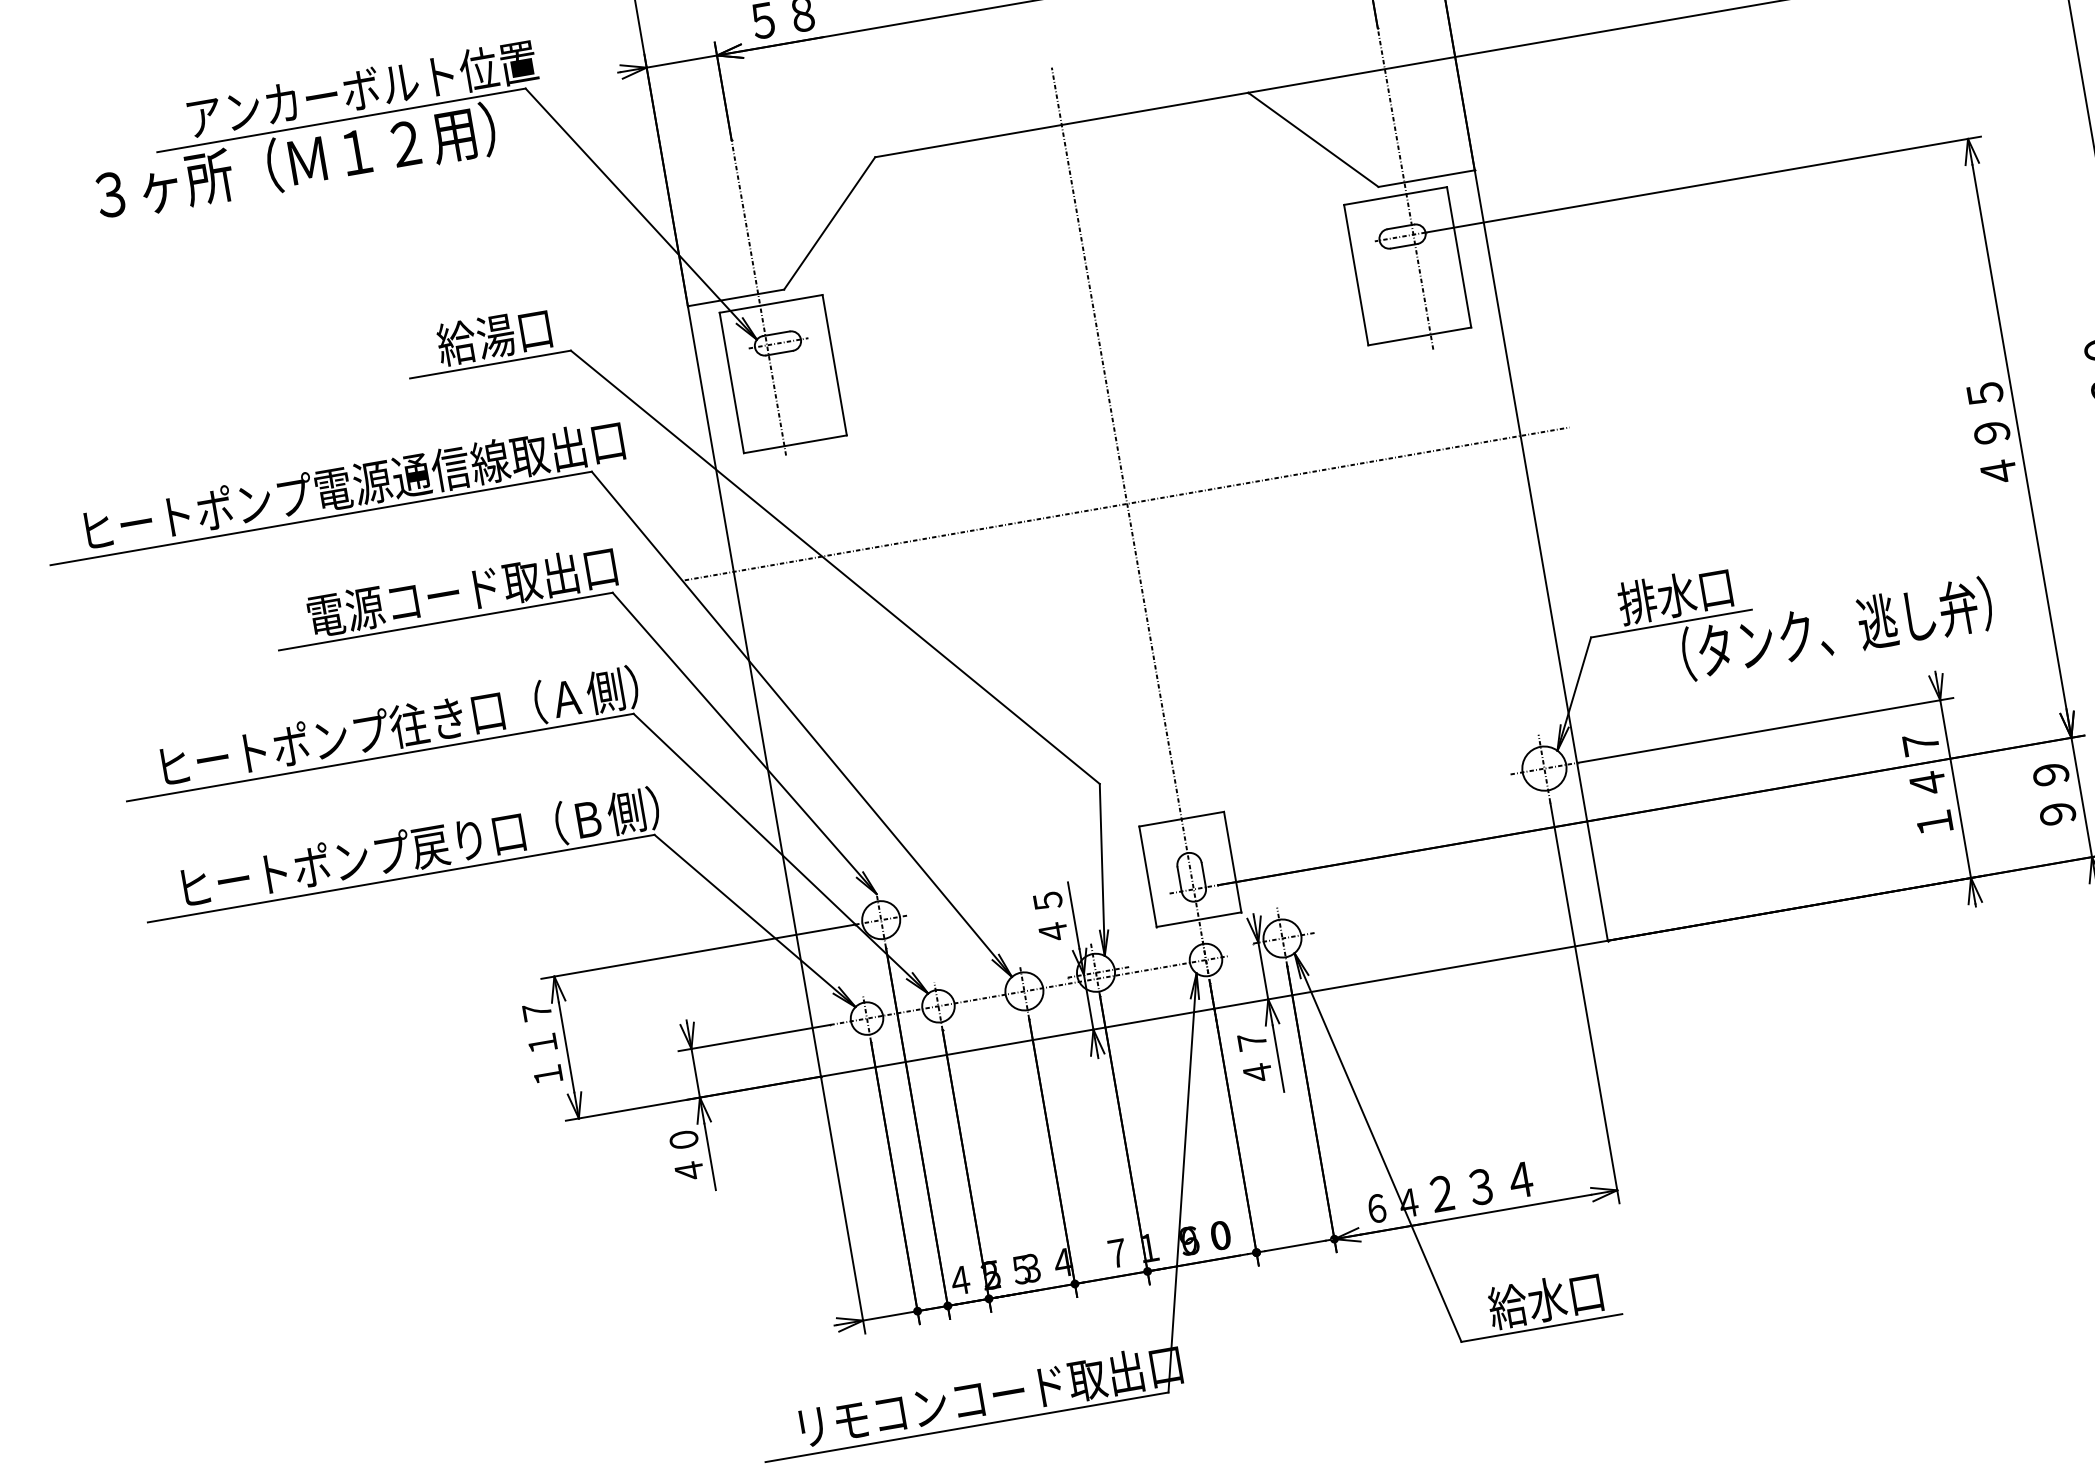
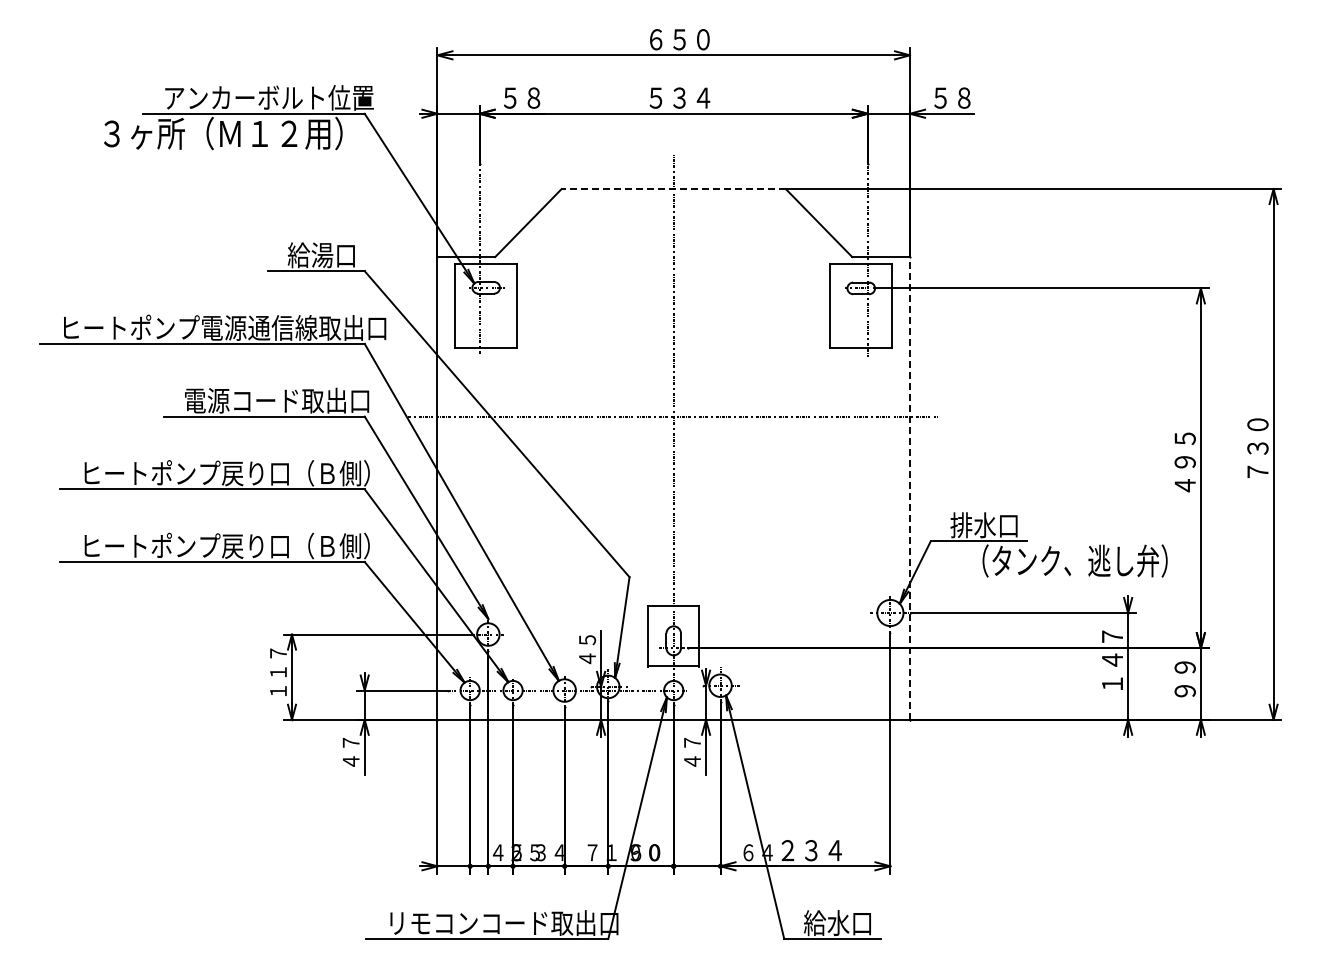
line: (1061, 125) -> (673, 189), solid -> dashed
line: (1541, 553) -> (910, 487), solid -> dashed
text: (483, 712) -> (277, 473), ヒートポンプ往き口（Ａ側） -> ヒートポンプ戻り口（Ｂ側）
text: (682, 1139) -> (350, 742), ４０ -> ４７

